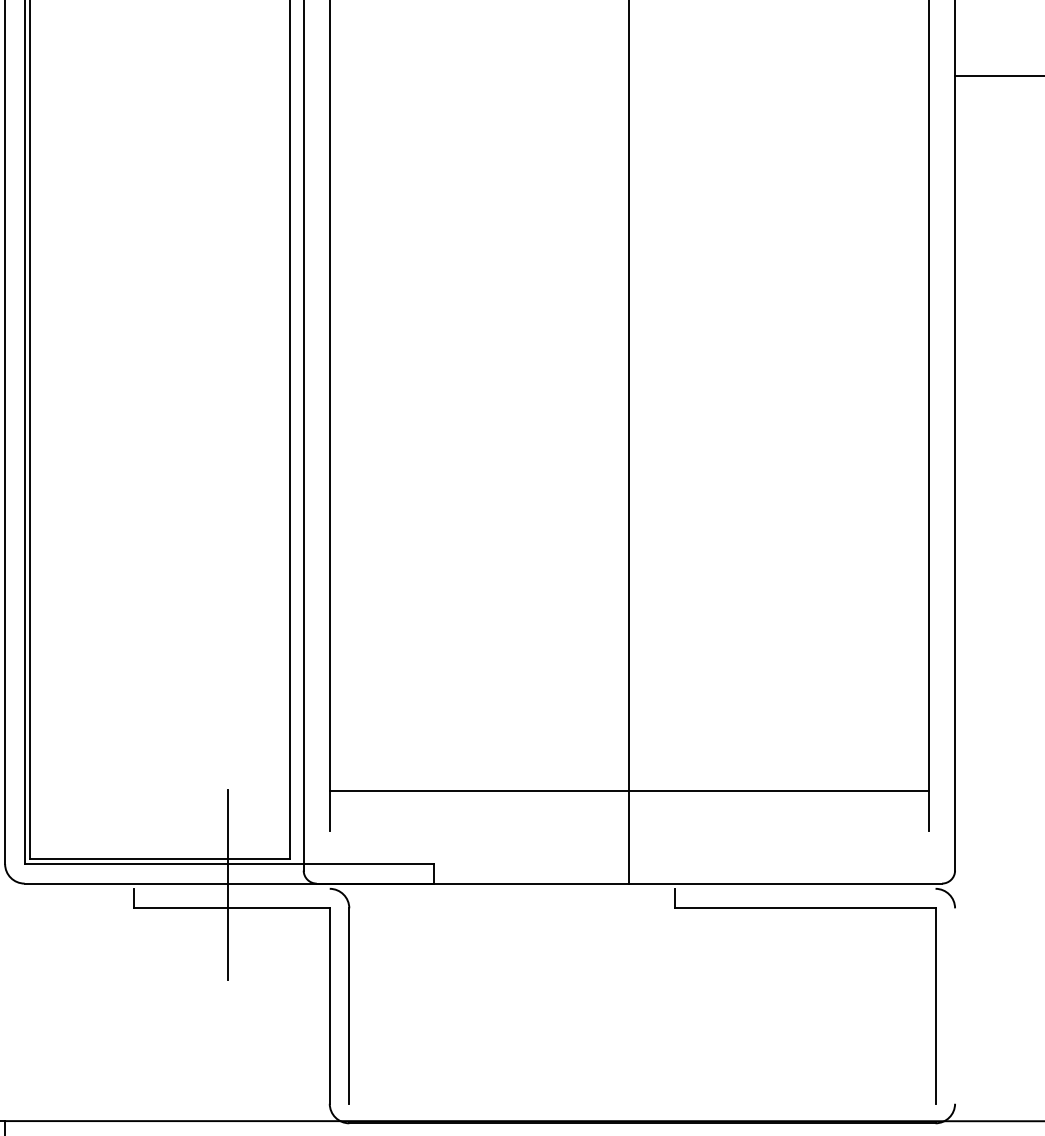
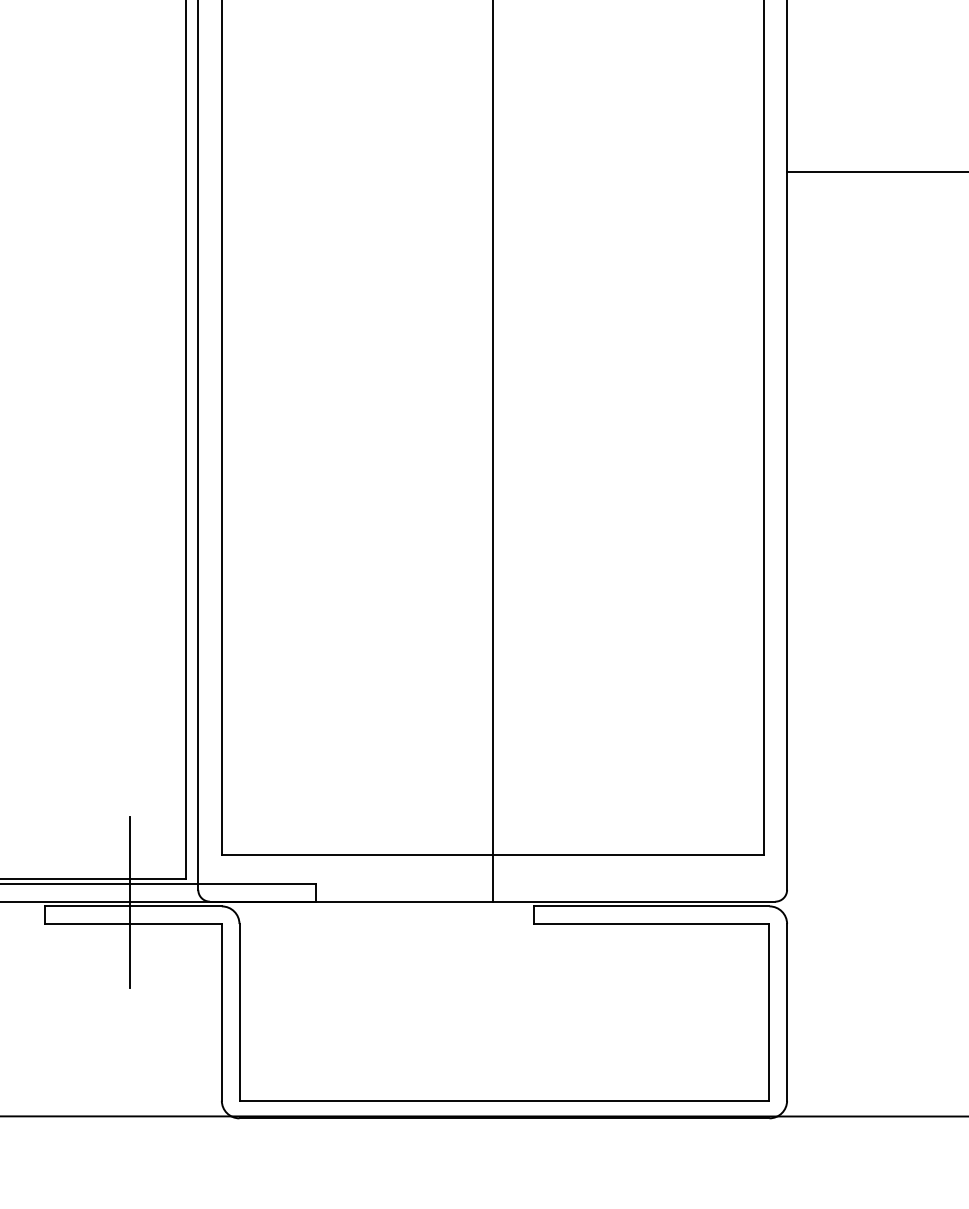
line: (629, 790) -> (492, 854), moved
line: (232, 888) -> (133, 906), added
line: (805, 888) -> (651, 906), added
line: (955, 1006) -> (787, 1012), added
line: (642, 1103) -> (504, 1100), added

